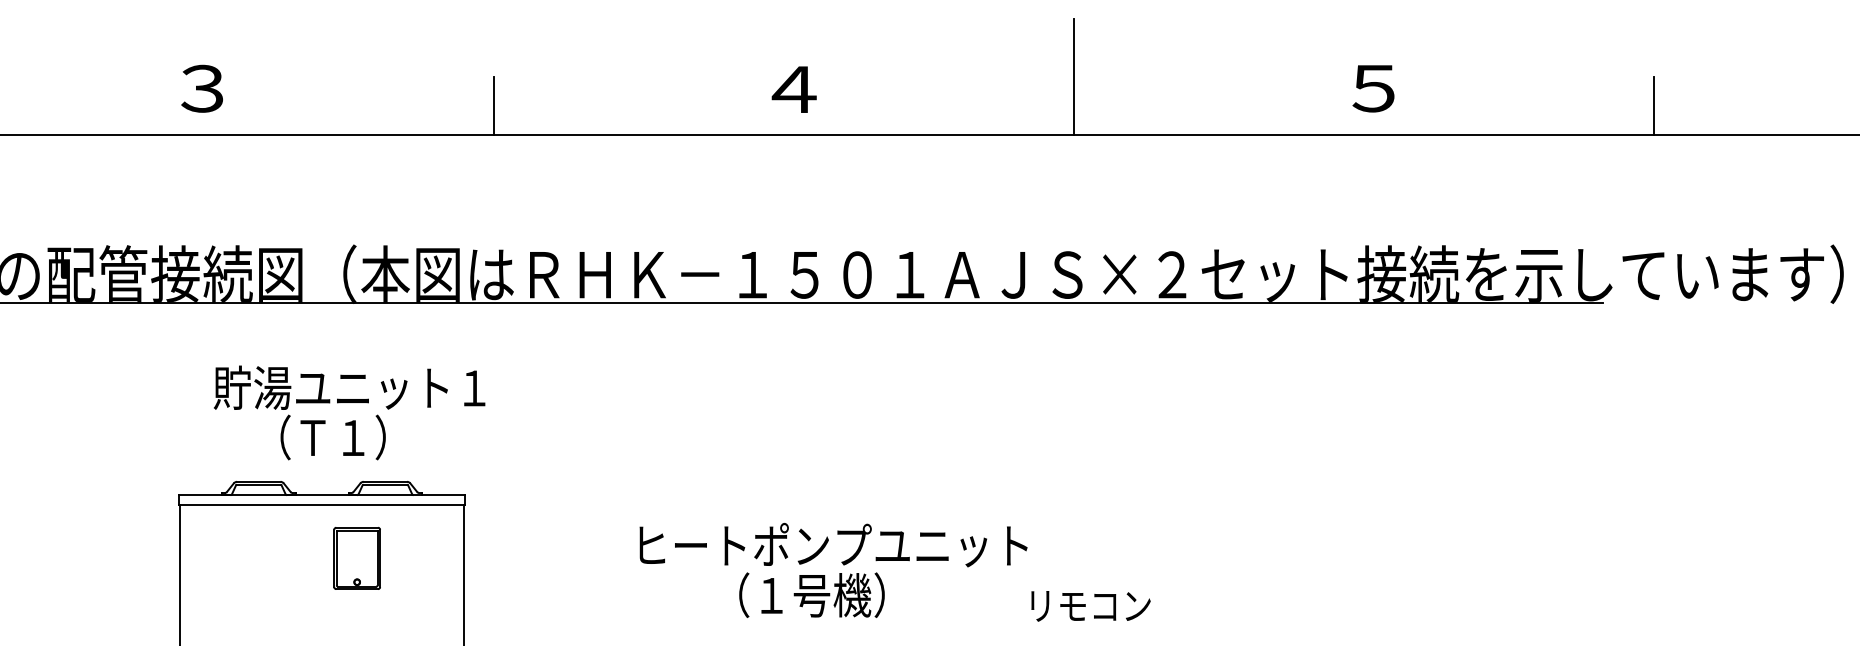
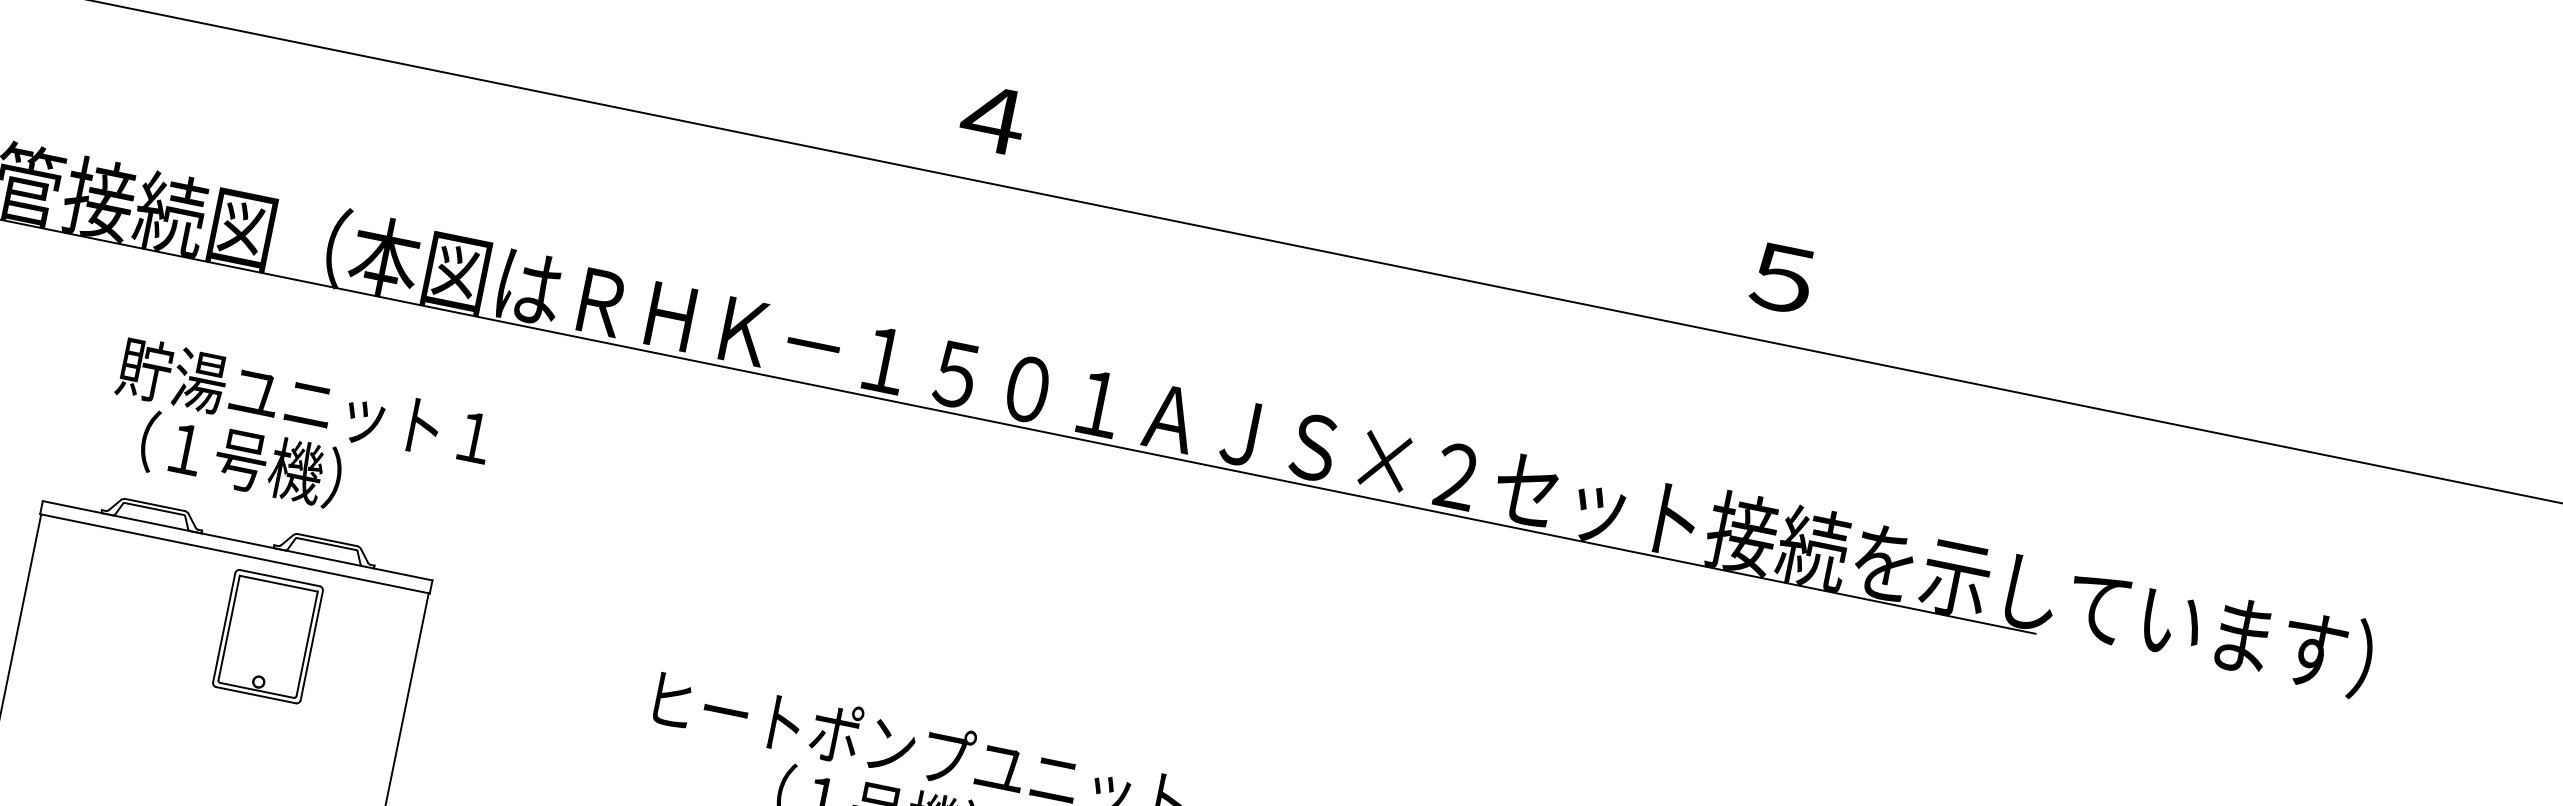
line: (1074, 77) -> (1377, 180), removed
line: (494, 106) -> (580, 59), removed
line: (1653, 106) -> (2158, 380), removed
text: (306, 437) -> (232, 457), （Ｔ１） -> （１号機）
part: (356, 558) -> (266, 636), size x1.4

